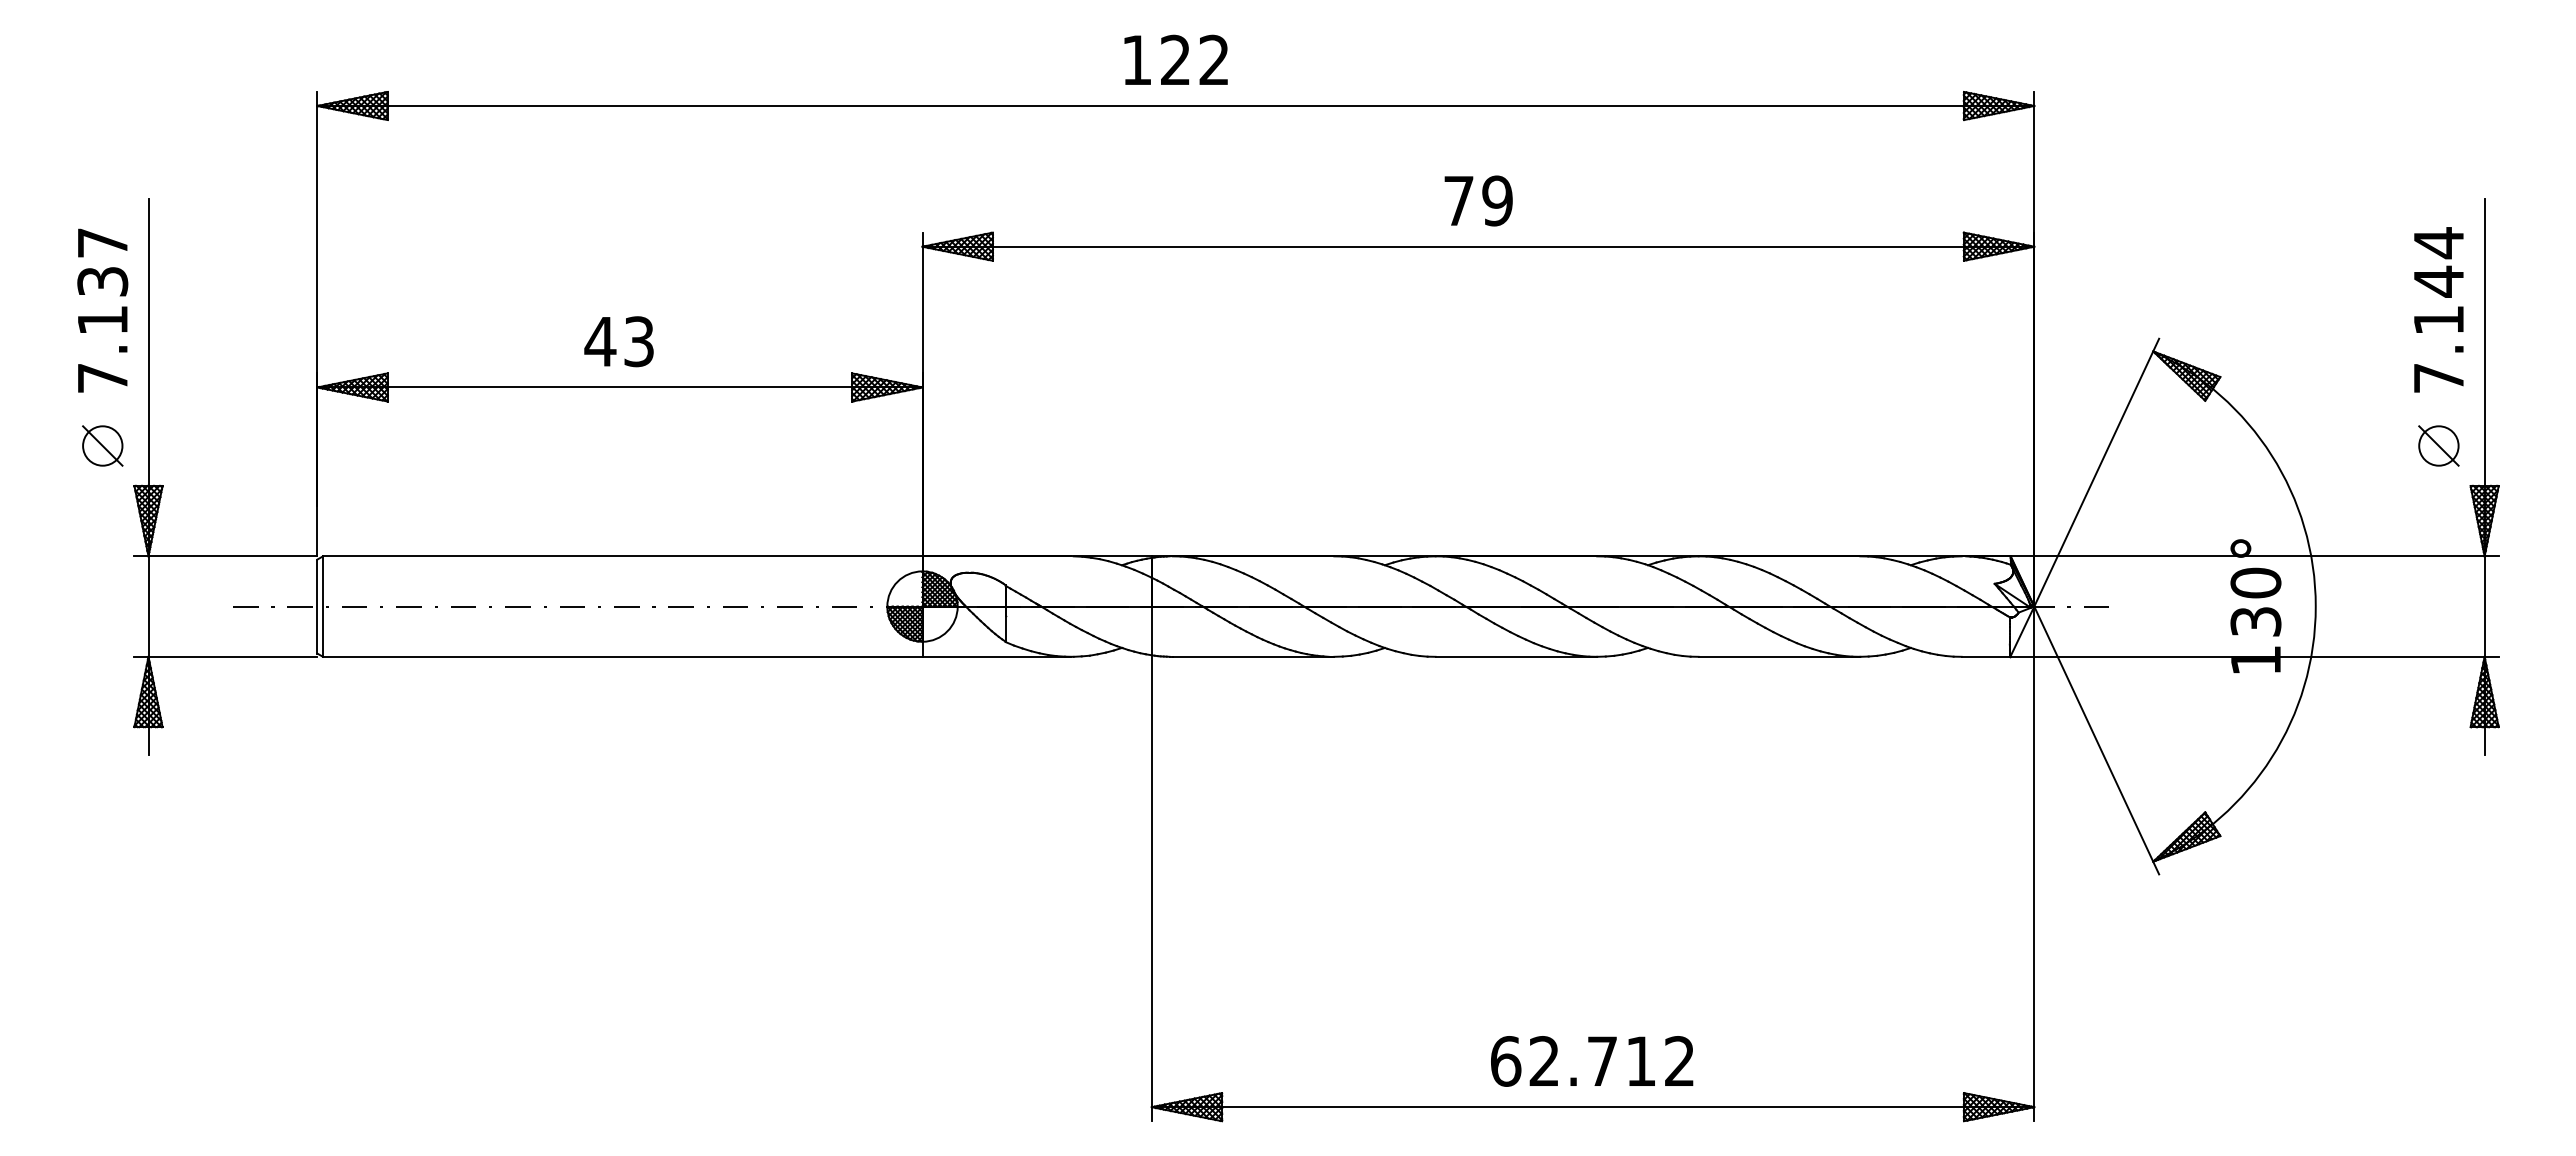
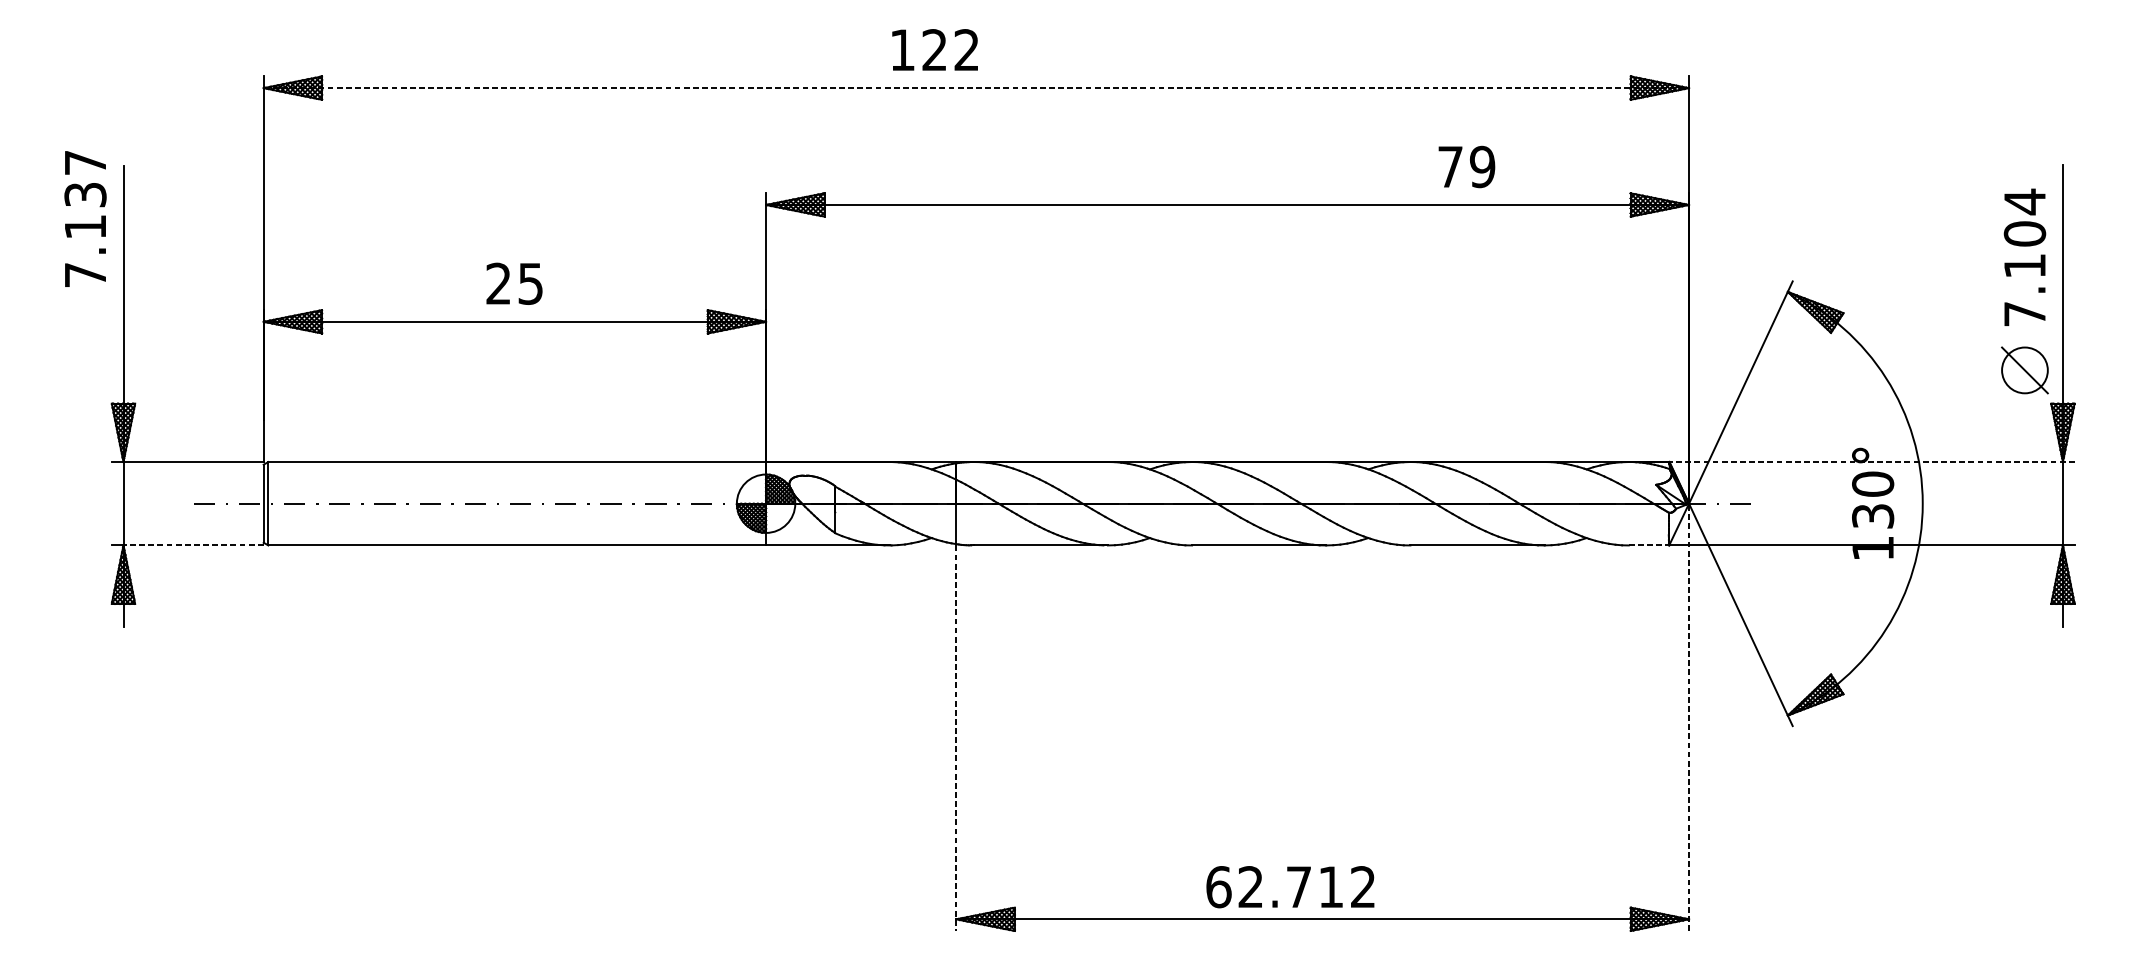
text: (1175, 59) -> (934, 49), moved
line: (1176, 106) -> (976, 88), solid -> dashed
text: (1478, 200) -> (1466, 166), moved
text: (2438, 281) -> (2024, 233), 7.144 -> 7.104
text: (102, 310) -> (85, 218), moved
text: (618, 341) -> (513, 283), 43 -> 25
part: (102, 445) -> (85, 369), removed
part: (2438, 445) -> (2024, 369), size x1.4
line: (2254, 556) -> (1871, 462), solid -> dashed
line: (232, 656) -> (193, 545), solid -> dashed
line: (1986, 656) -> (1649, 545), solid -> dashed
line: (2034, 863) -> (1689, 717), solid -> dashed
line: (1151, 889) -> (956, 738), solid -> dashed
text: (1592, 1061) -> (1290, 887), moved

